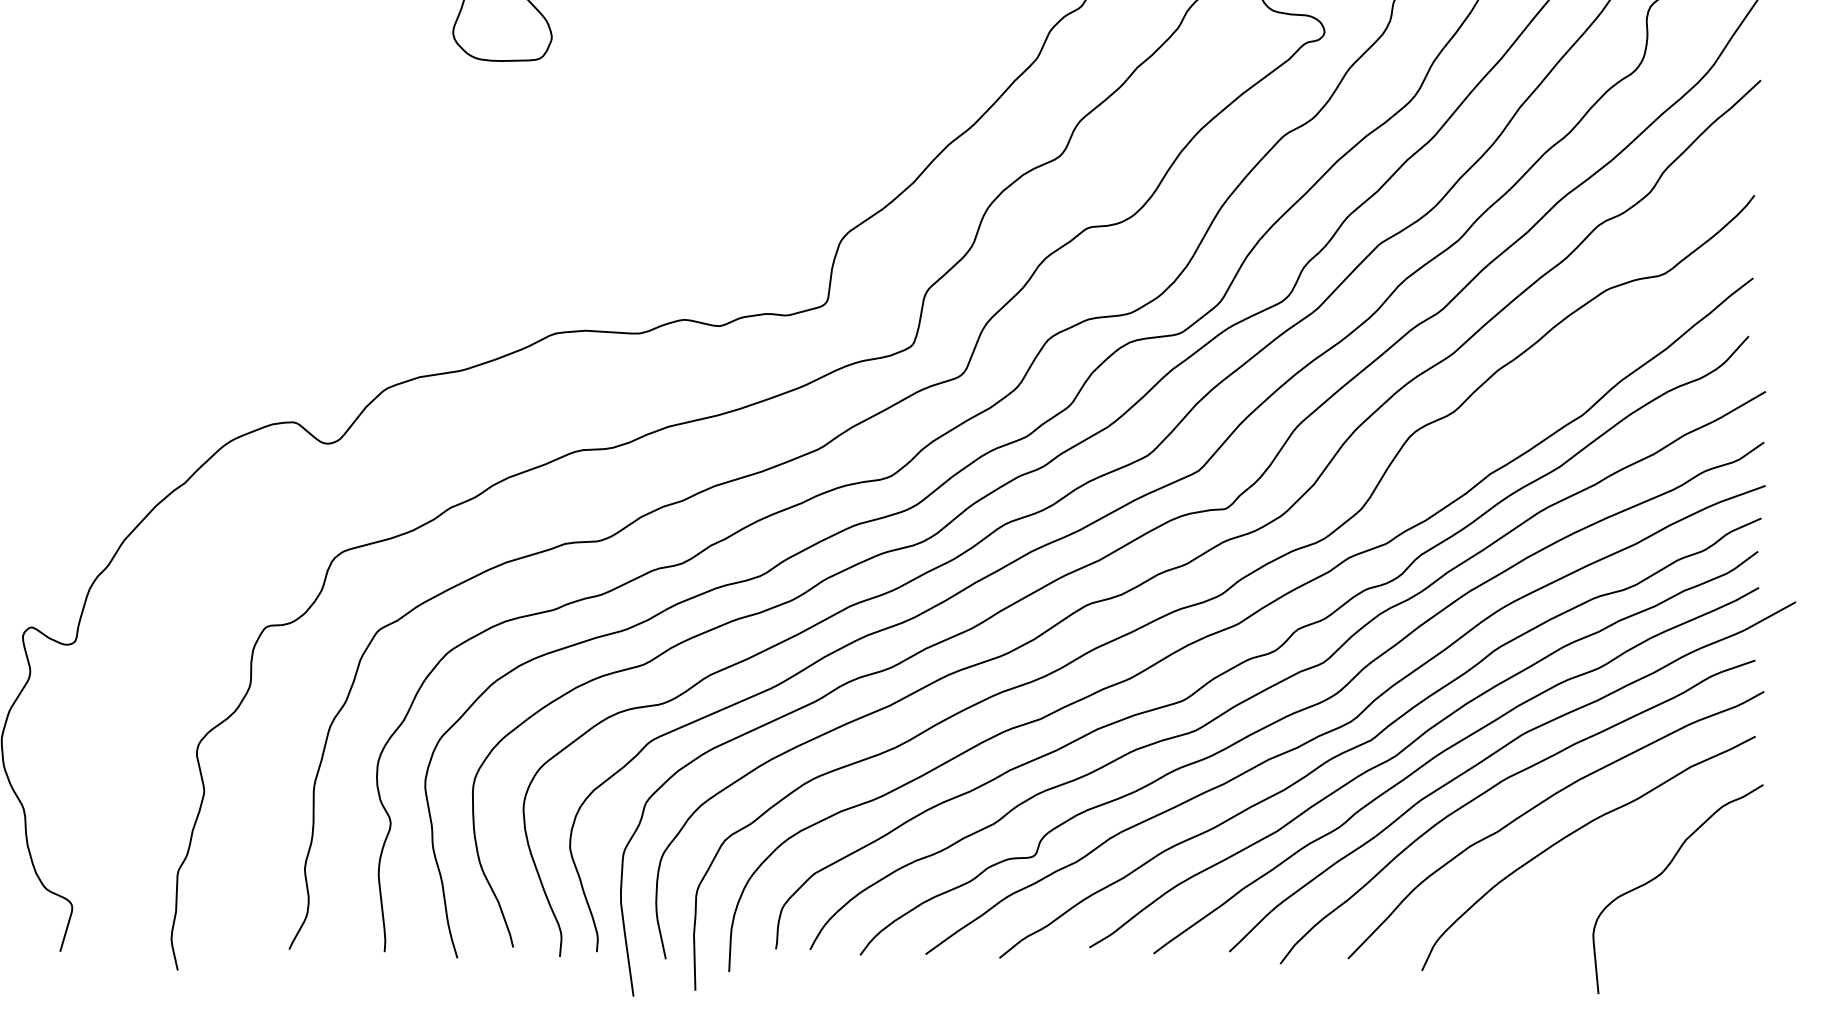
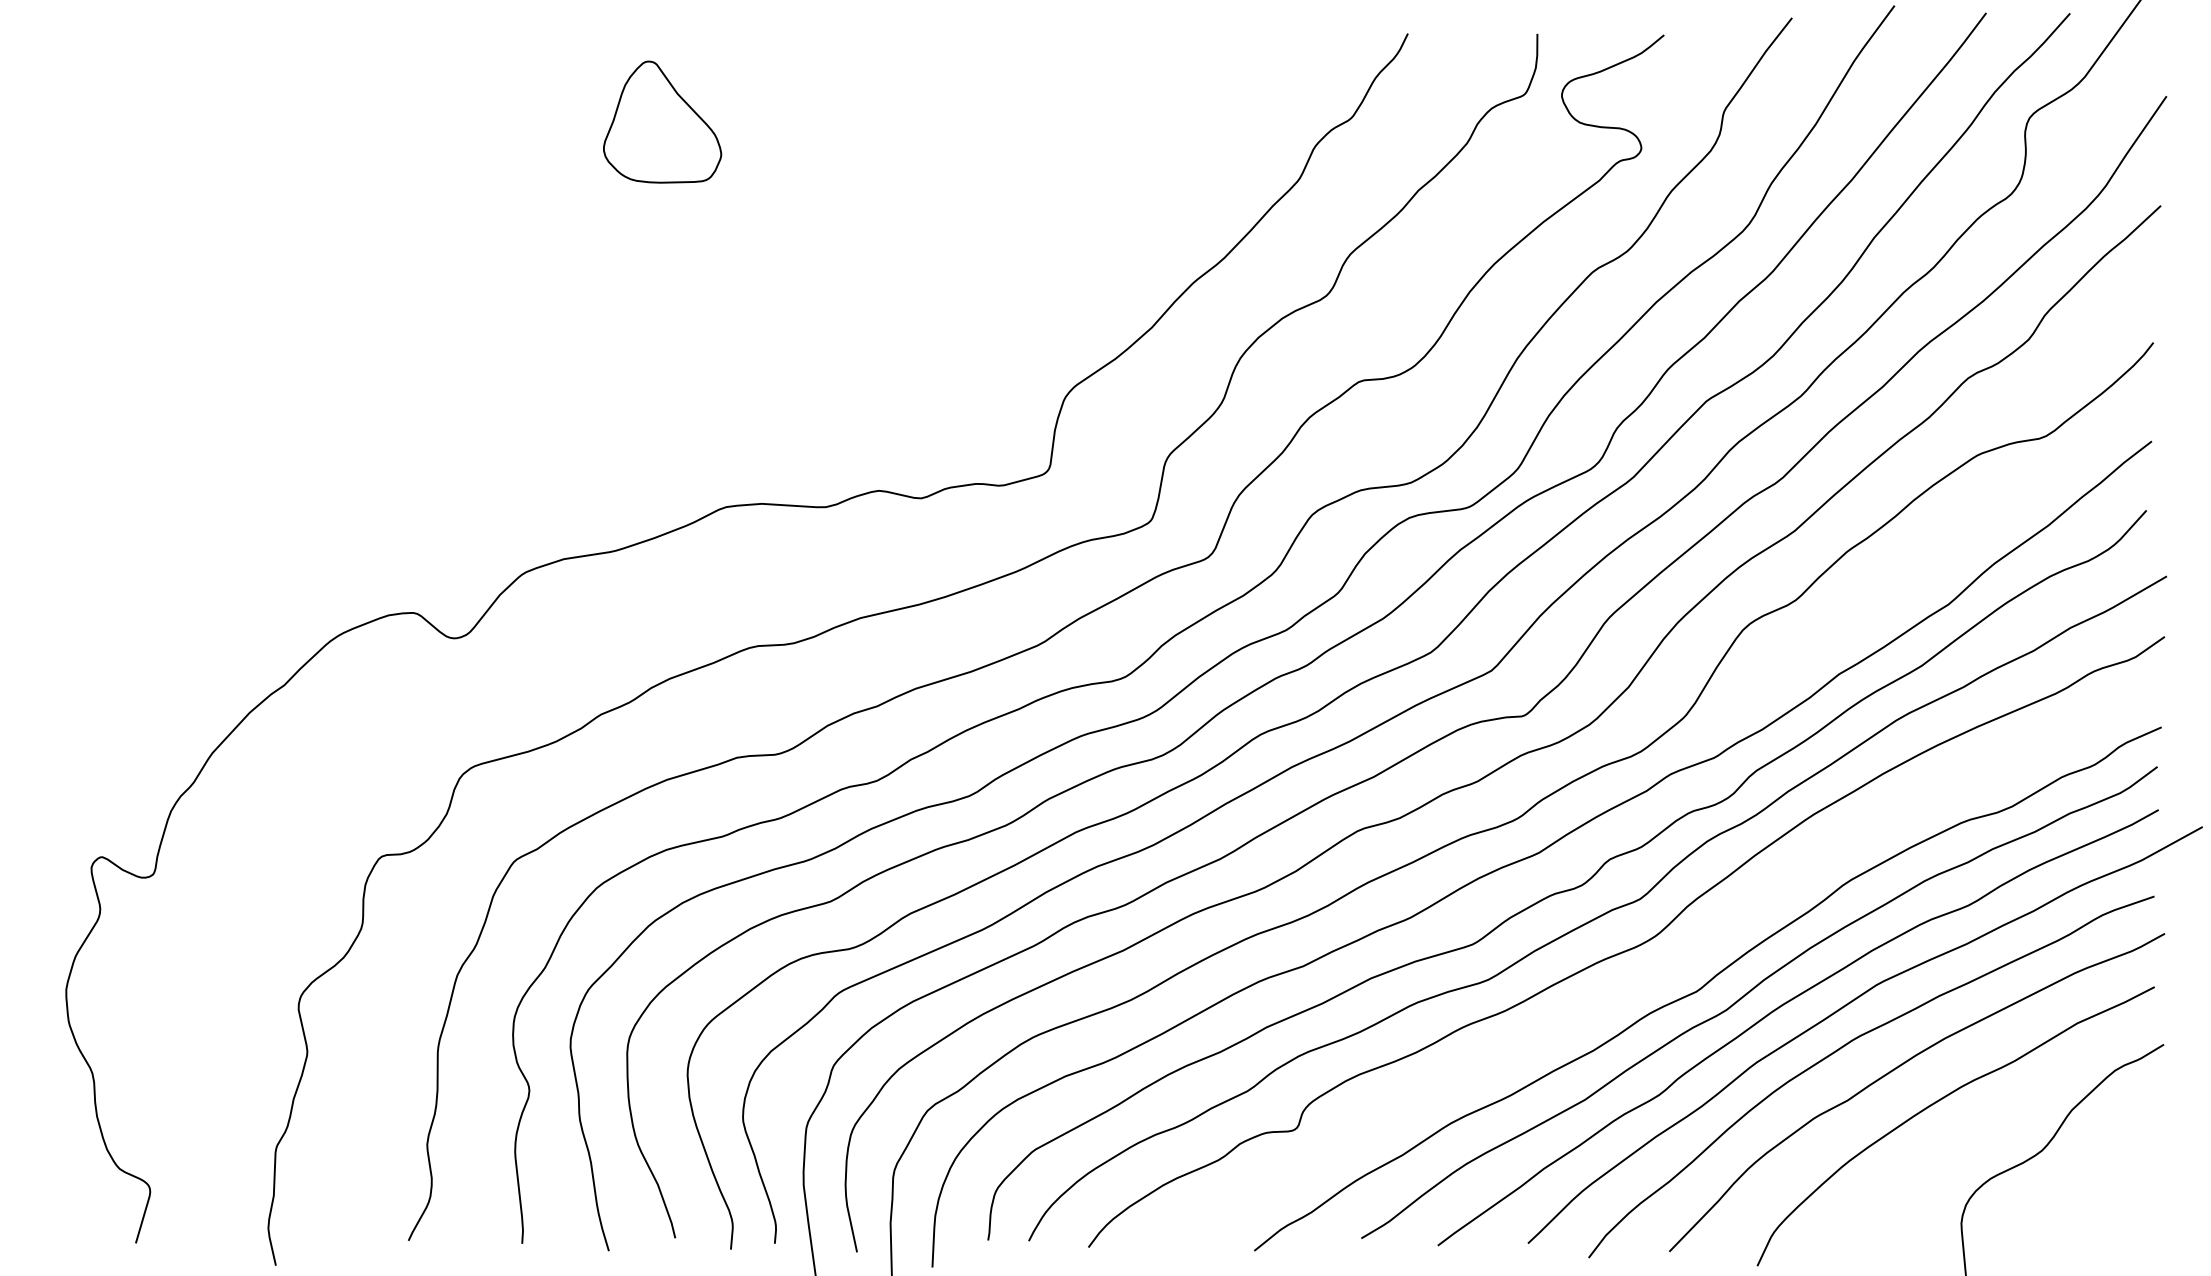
curve: (1347, 722) -> (1668, 970), removed

